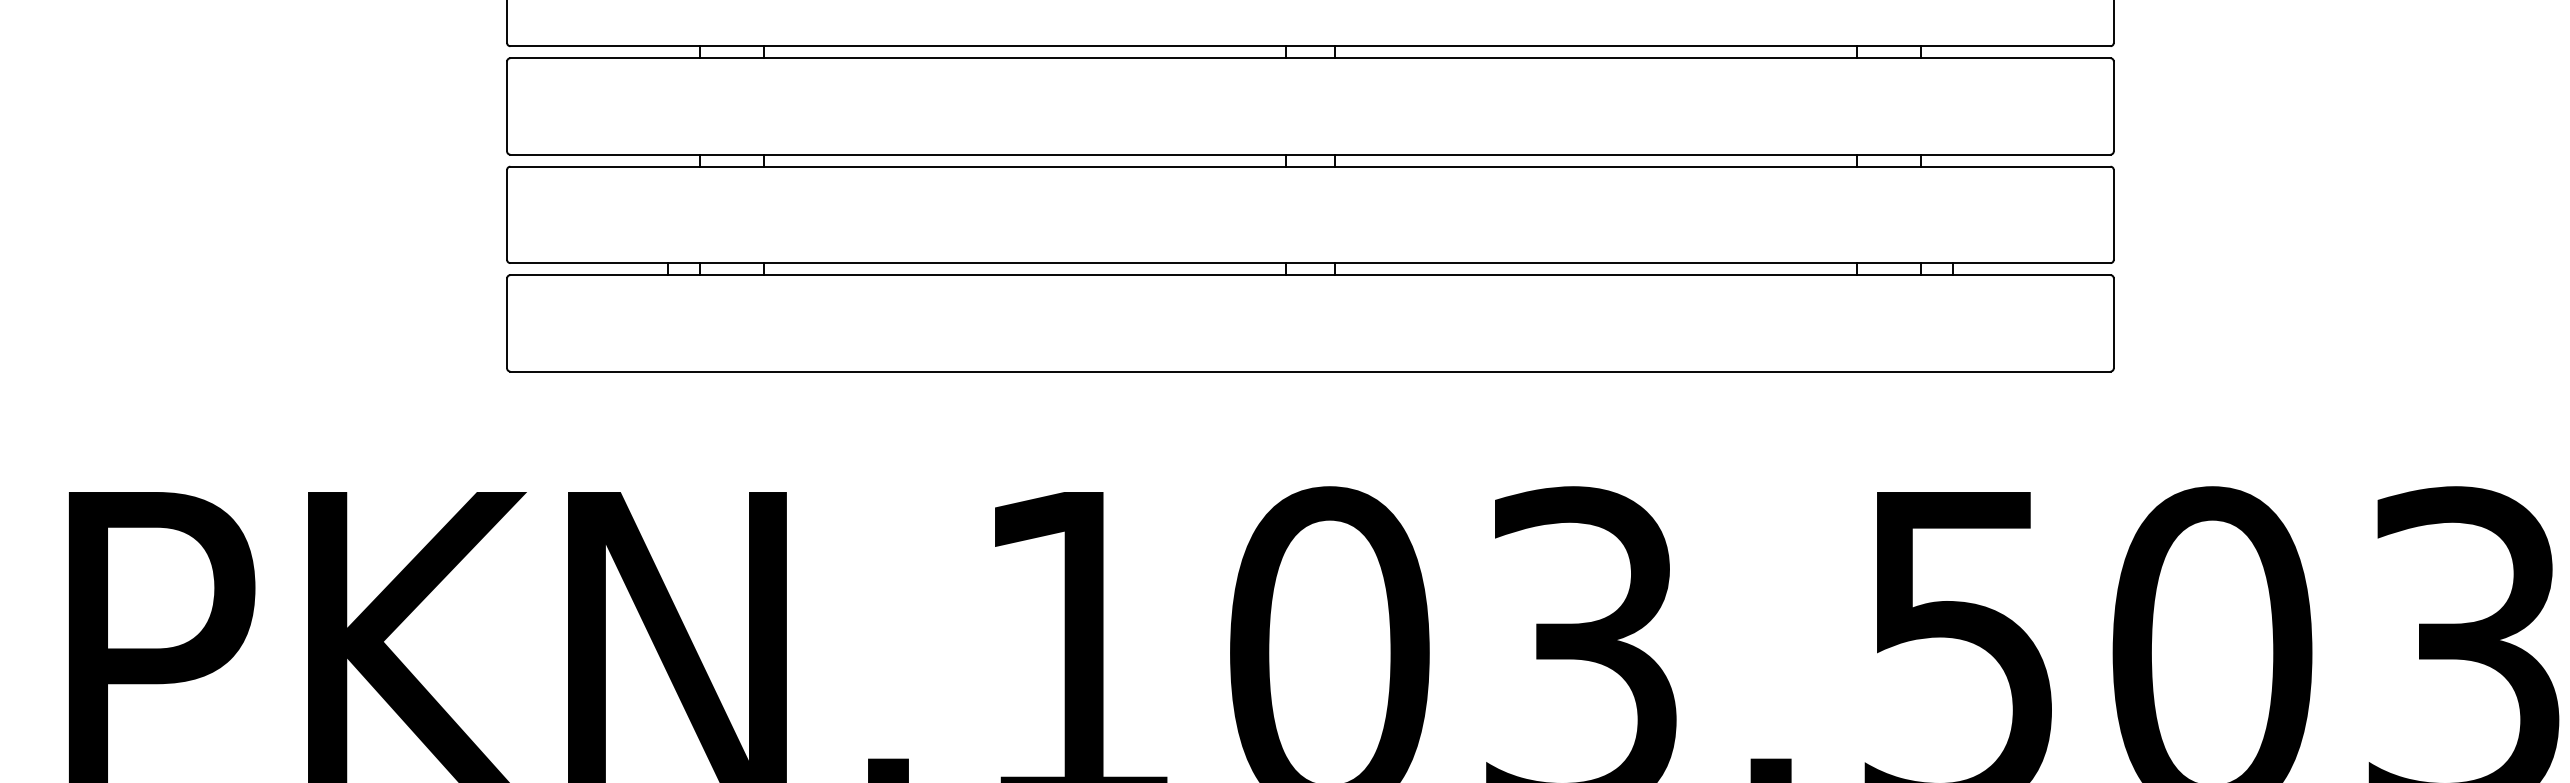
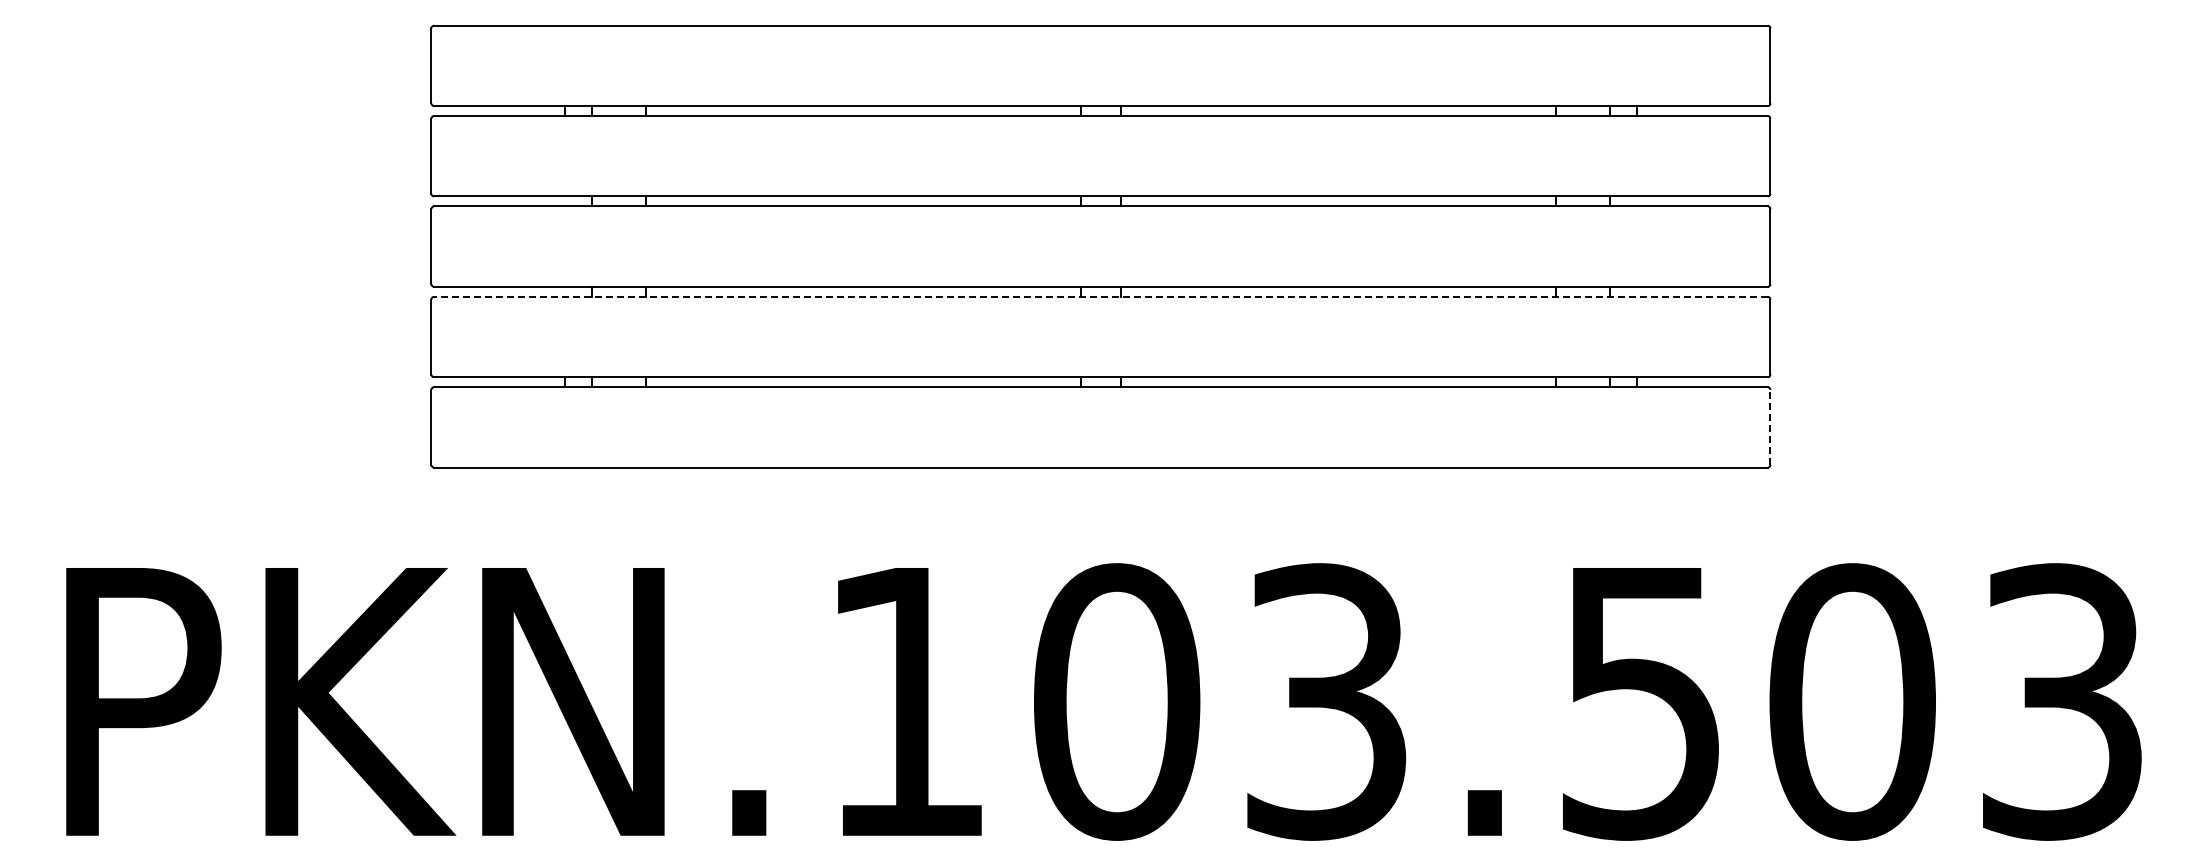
line: (1309, 166) -> (1100, 296), solid -> dashed
line: (2113, 322) -> (1770, 426), solid -> dashed

